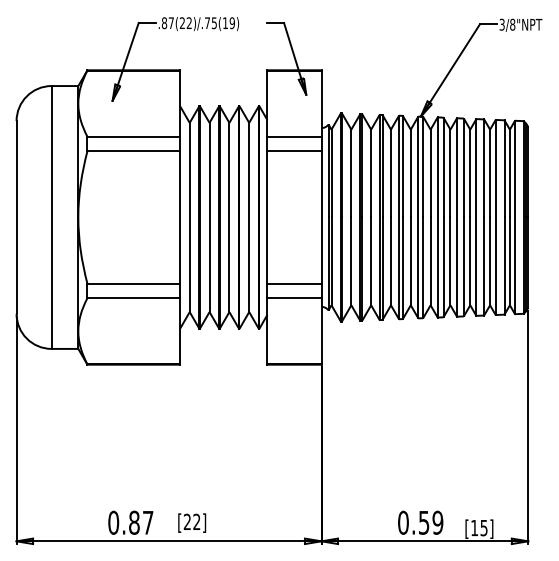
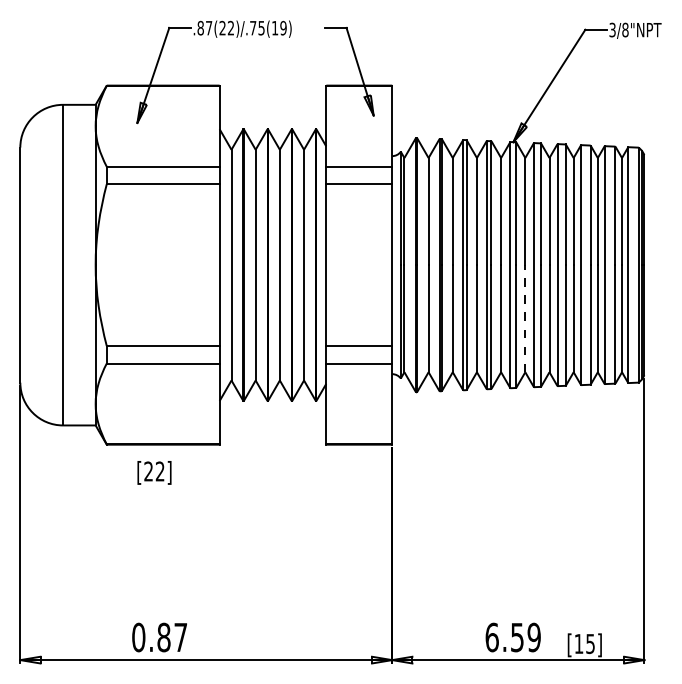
line: (430, 261) -> (525, 318), solid -> dashed
text: (192, 522) -> (154, 472), moved
text: (402, 522) -> (491, 637), 0.59 -> 6.59

